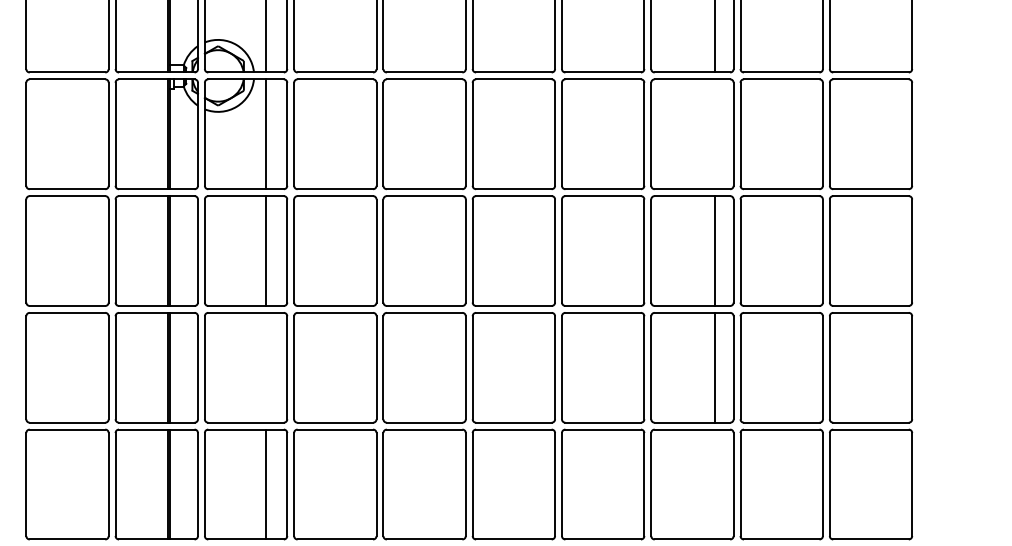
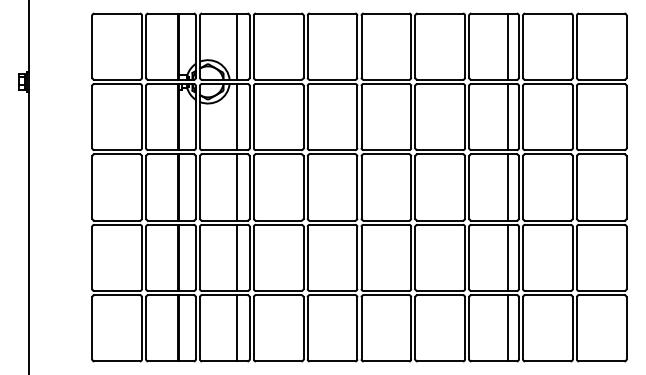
line: (714, 133) -> (507, 116), added
line: (267, 367) -> (237, 257), added
line: (714, 484) -> (507, 328), added

